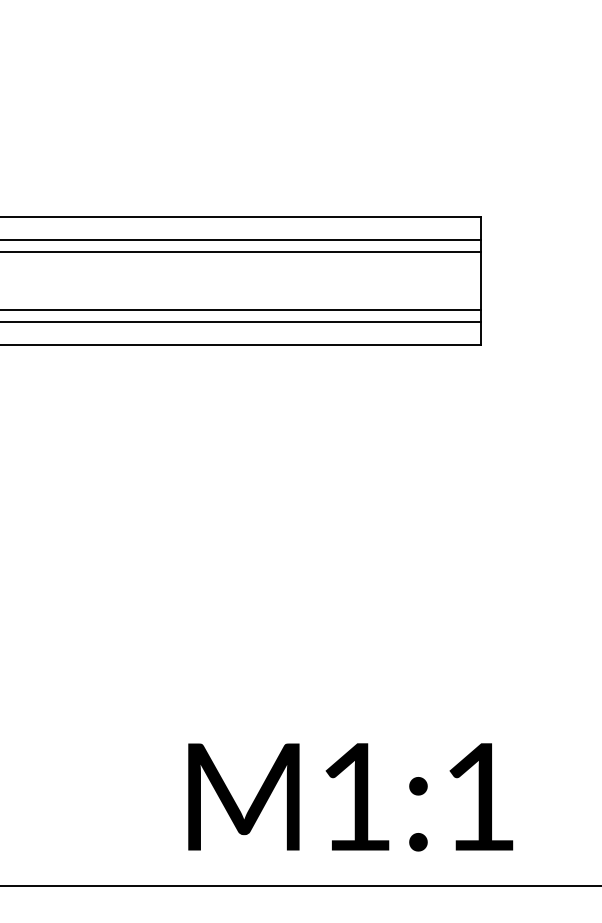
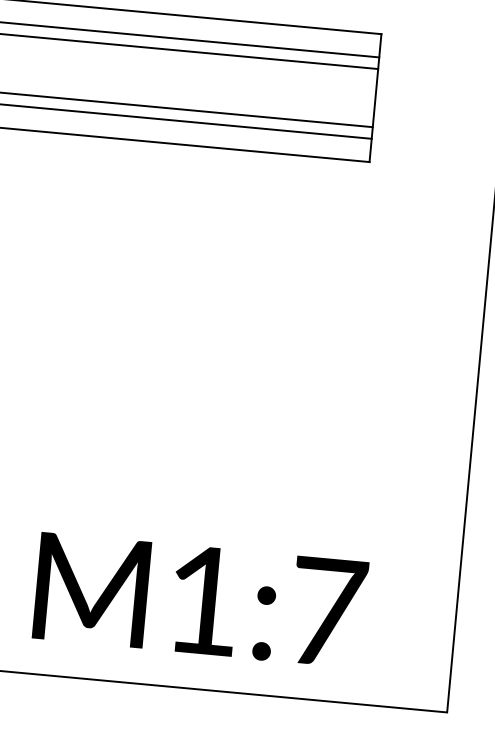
text: (481, 796) -> (328, 611), M1:1 -> M1:7

